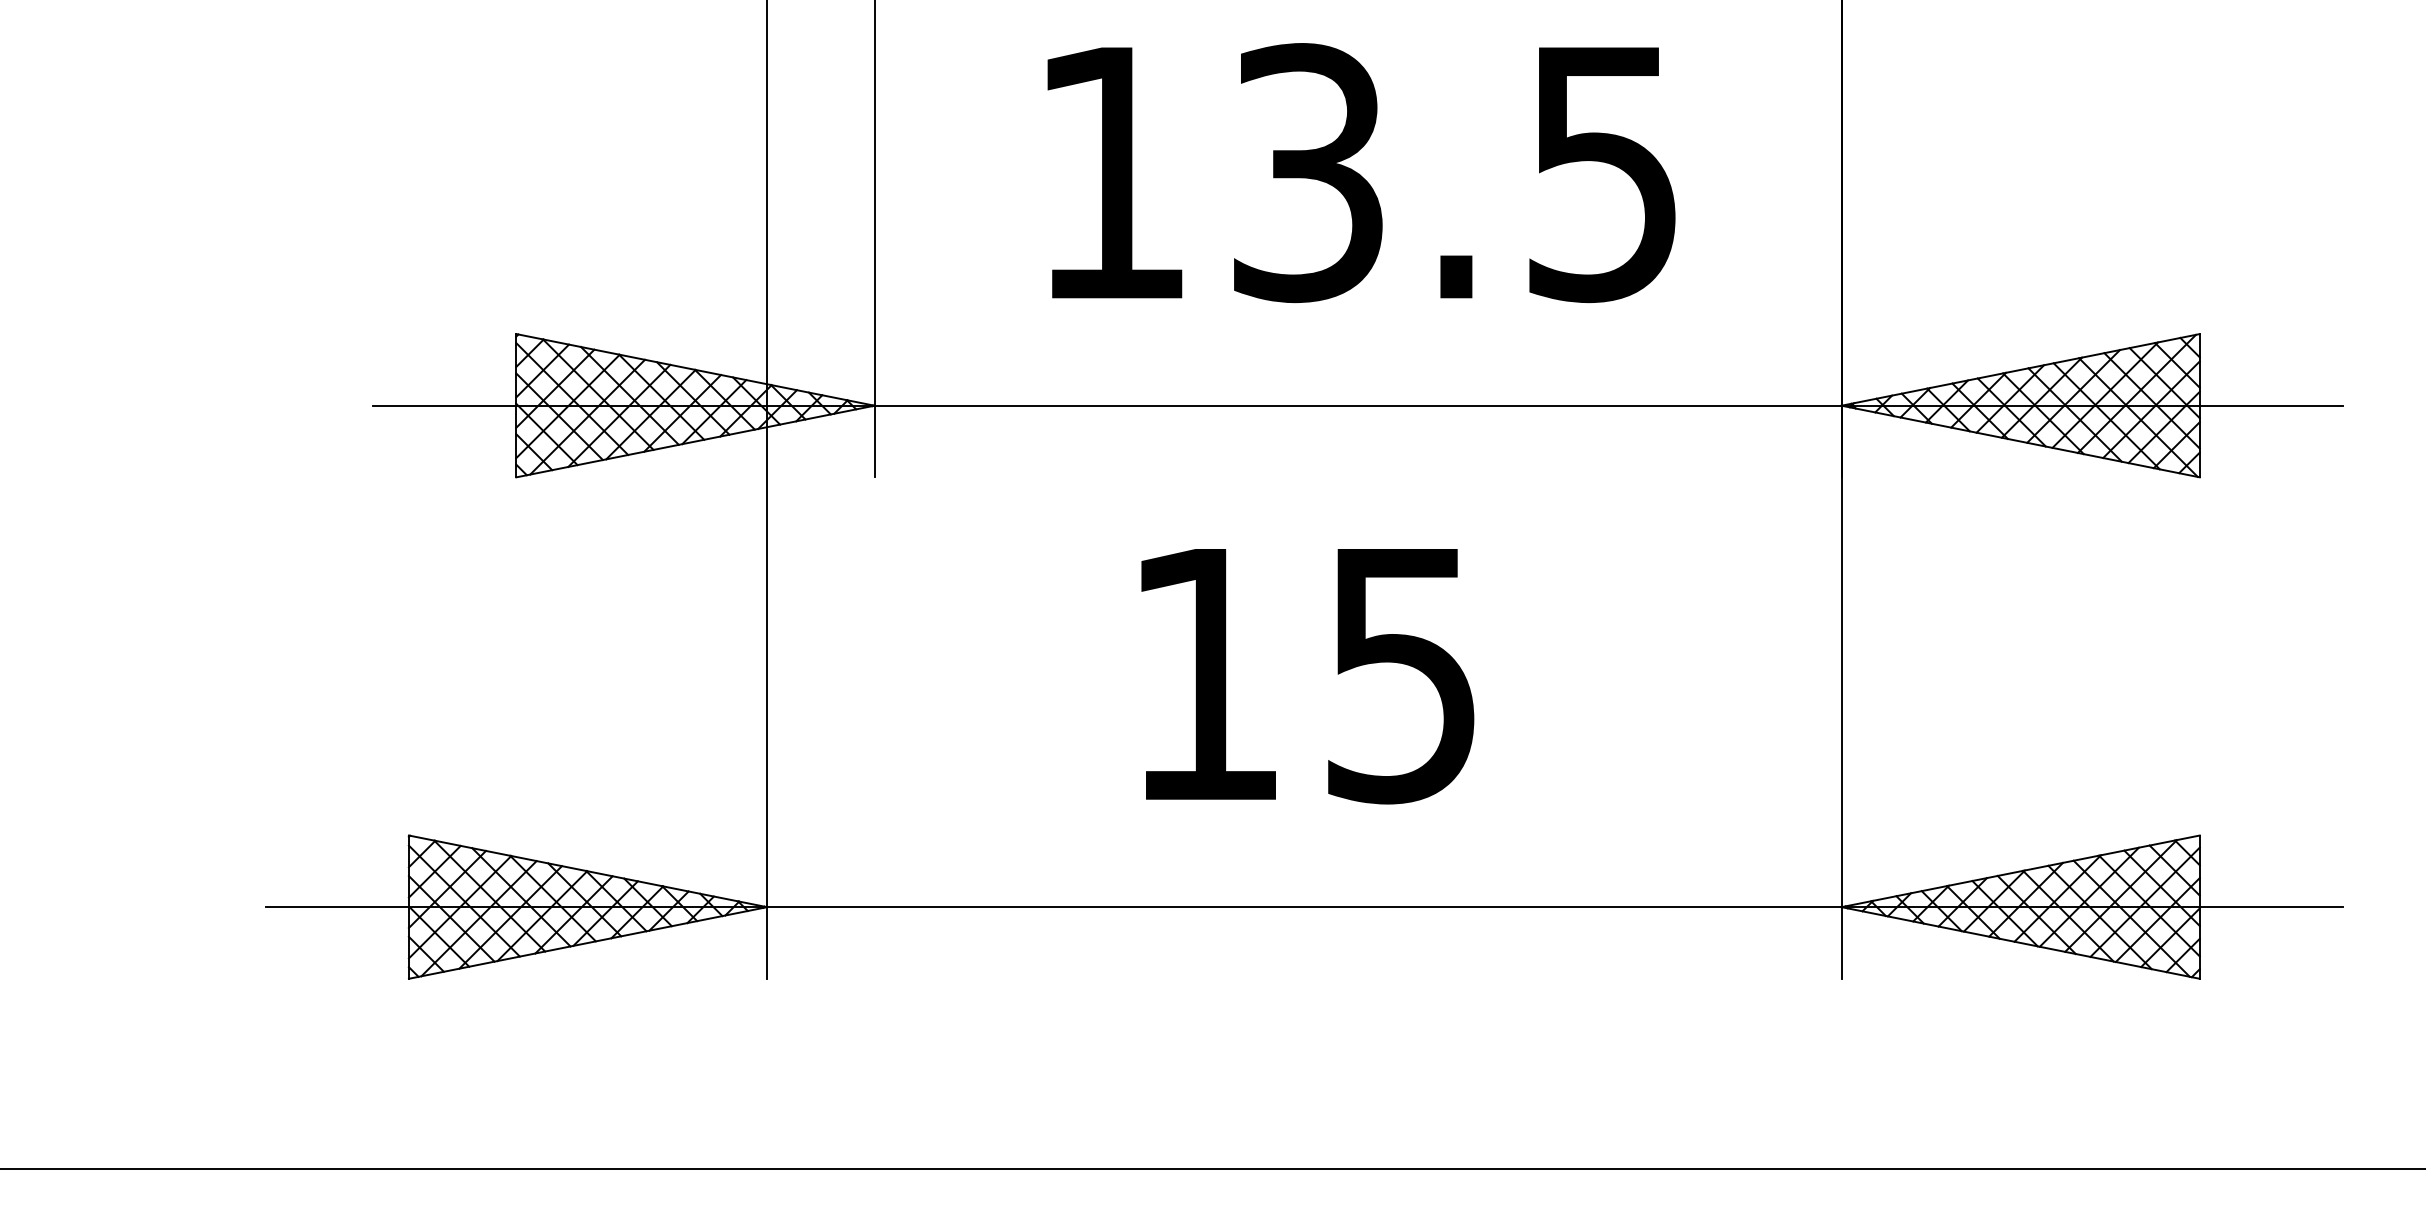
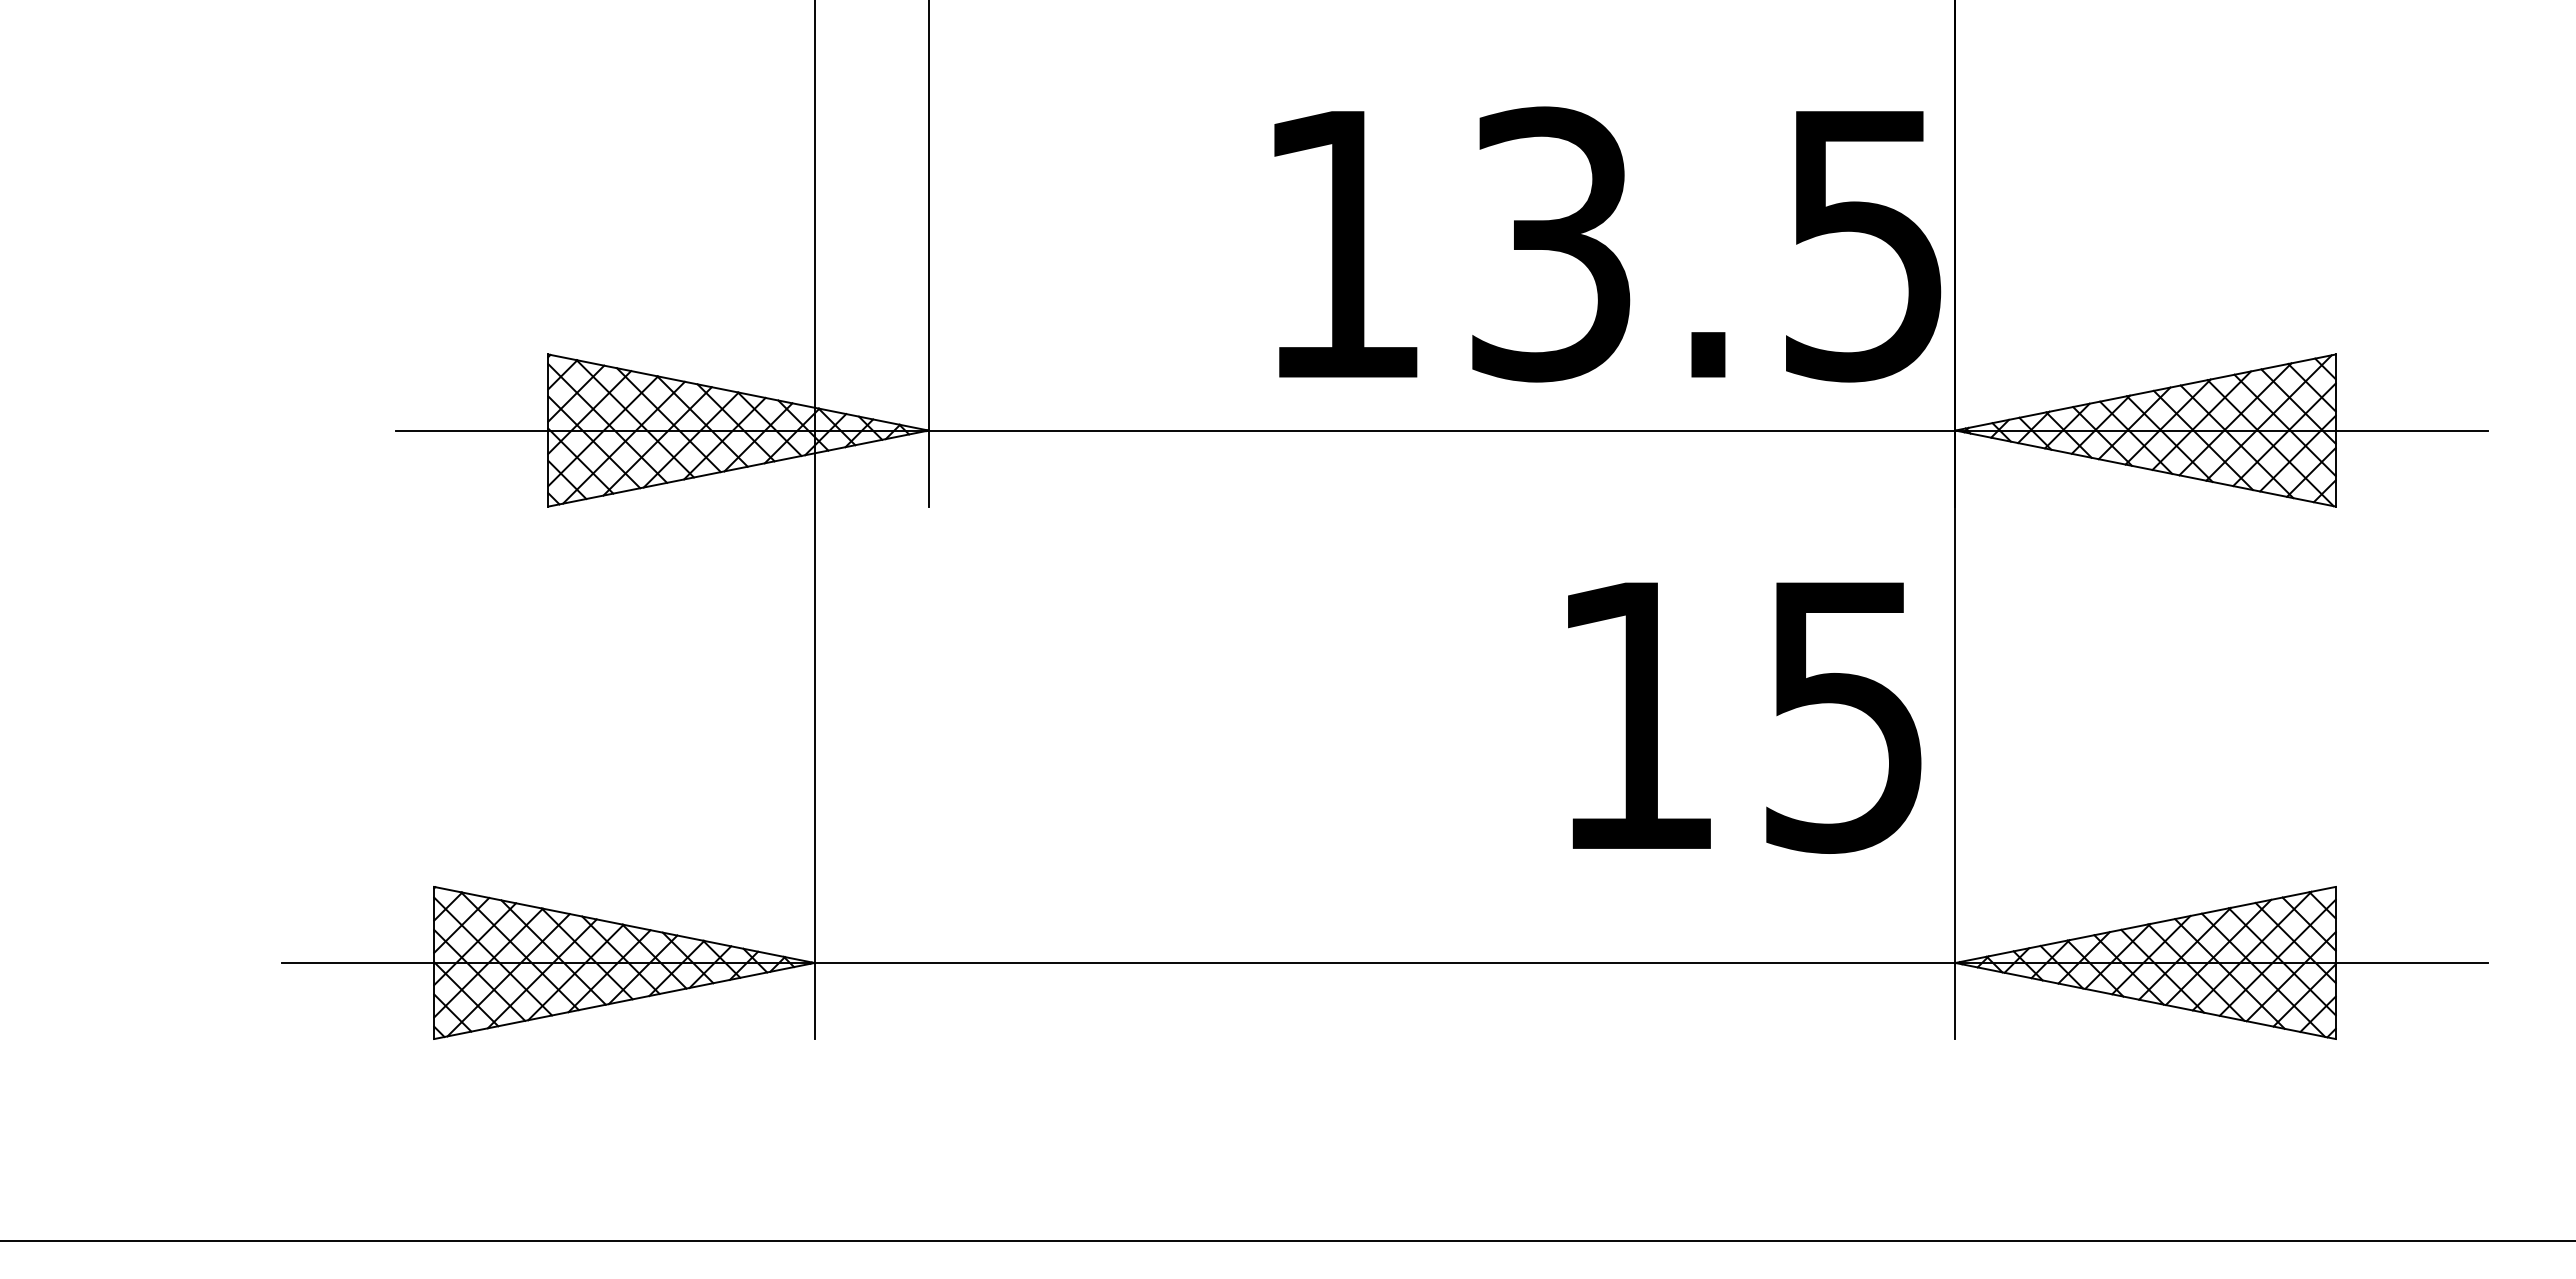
text: (1361, 173) -> (1607, 244), moved
text: (1307, 675) -> (1744, 717), moved

